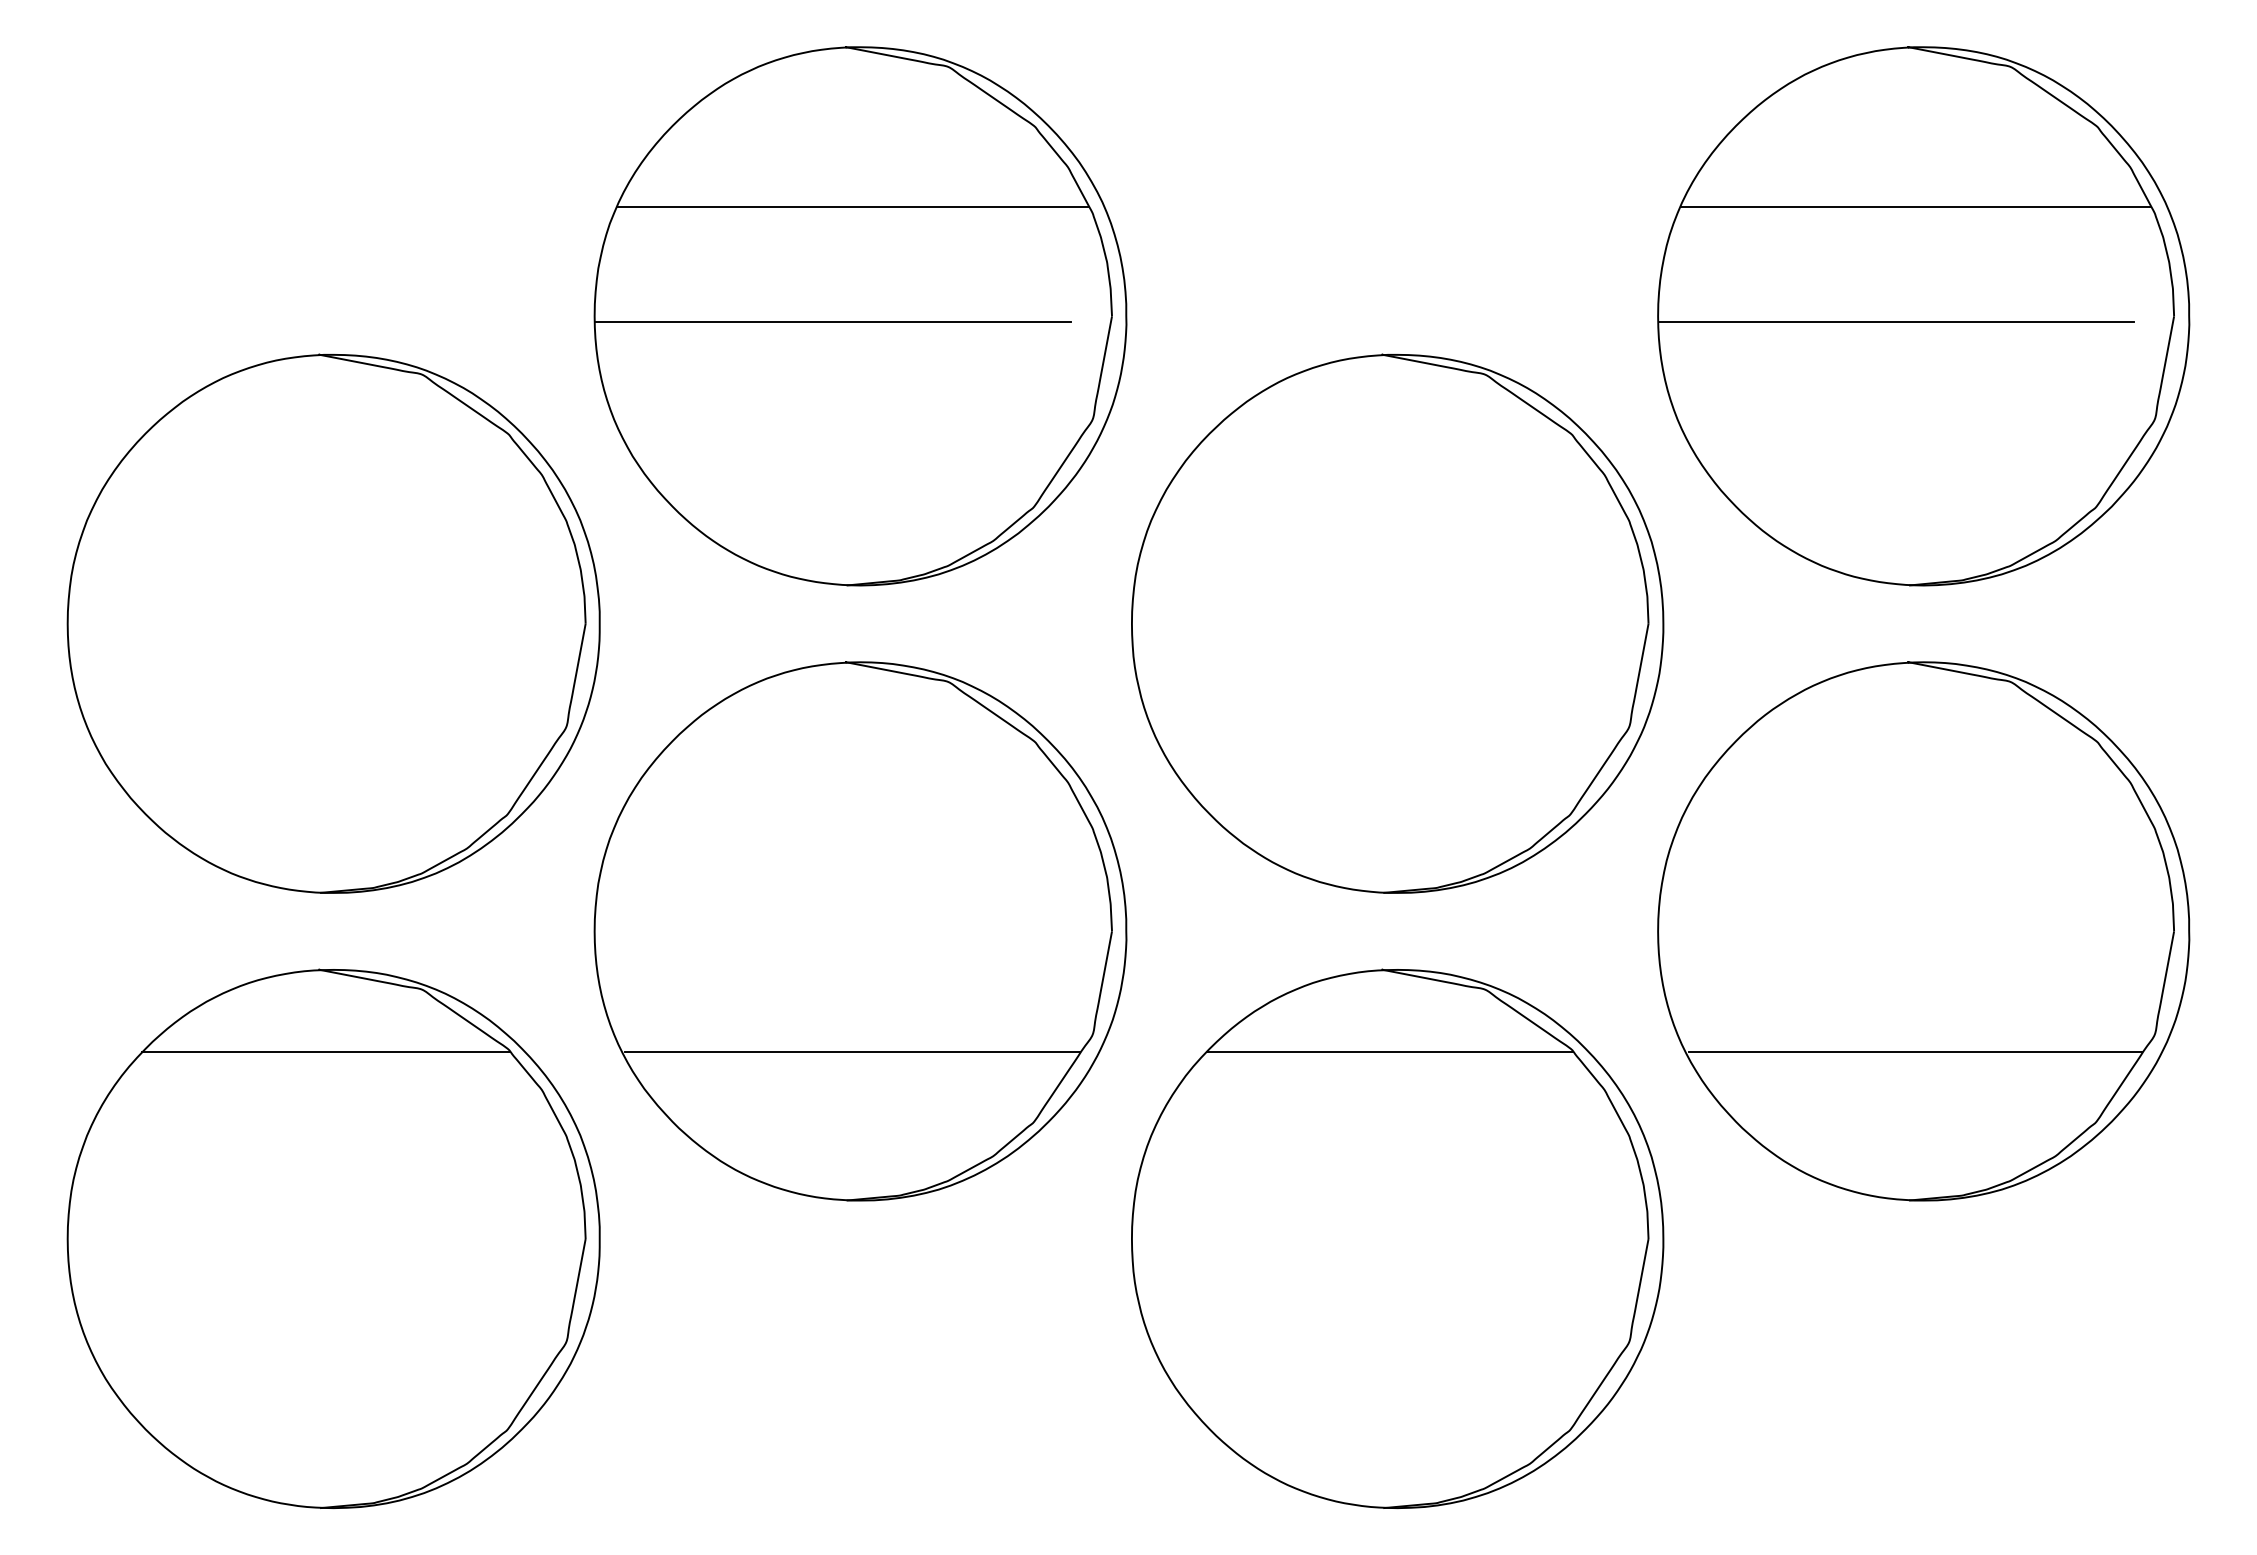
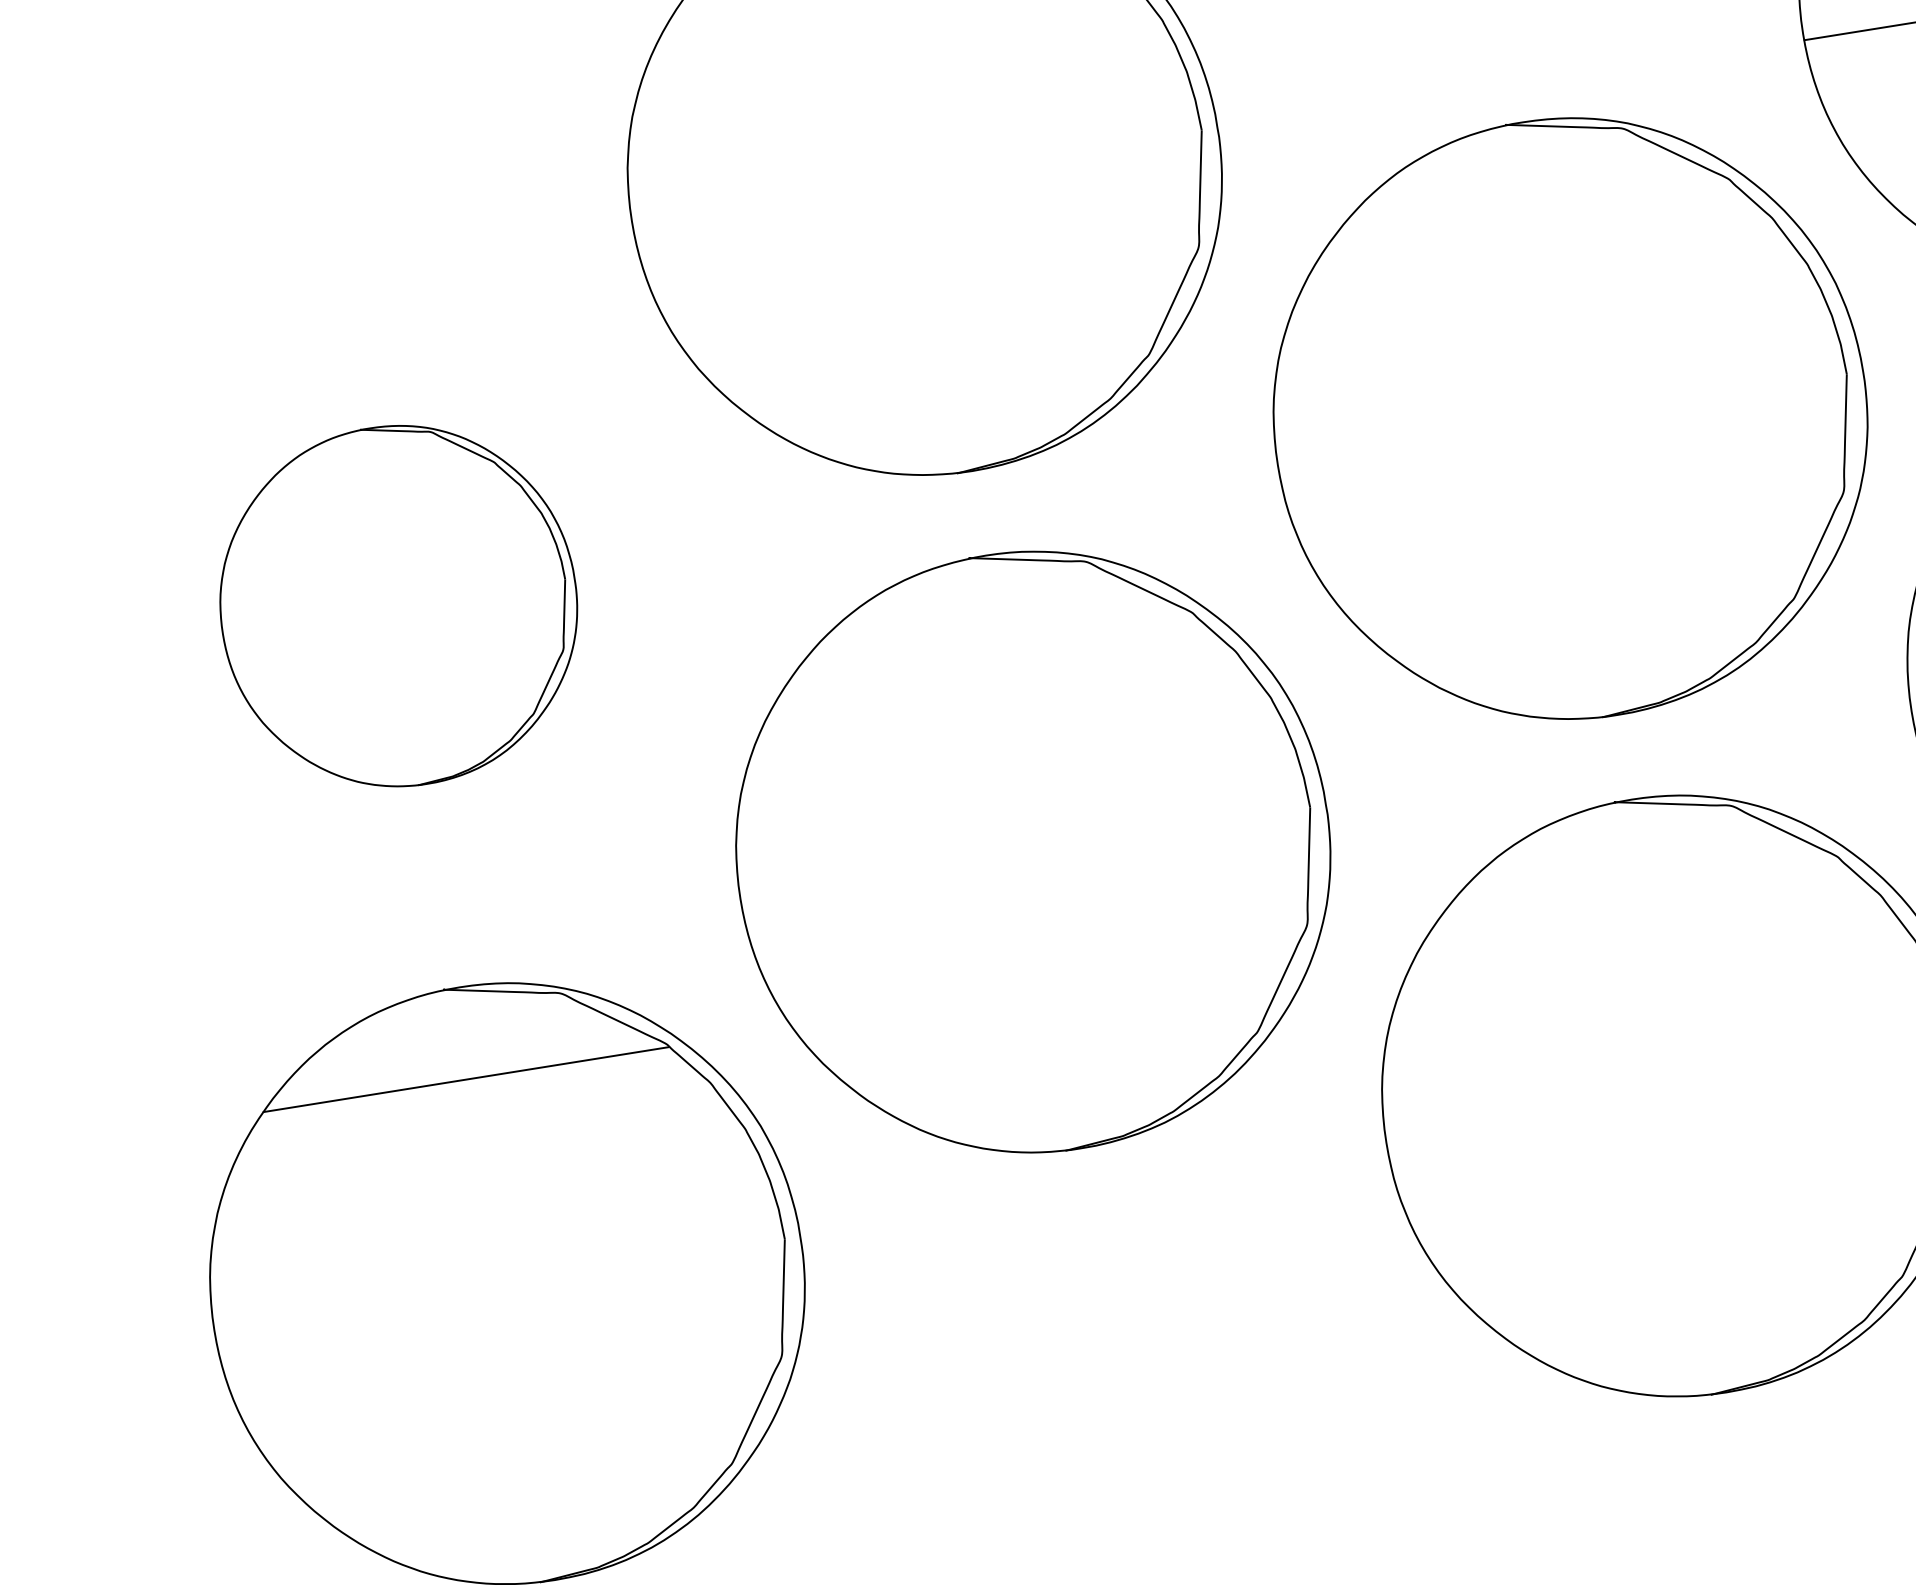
line: (853, 206) -> (897, 54), removed
line: (833, 322) -> (896, 186), removed
part: (333, 623) -> (398, 605), size x0.6
line: (852, 1052) -> (1045, 986), removed
line: (1389, 1052) -> (1637, 892), removed

